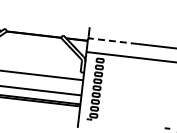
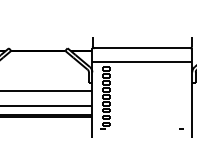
line: (115, 41) -> (119, 48), dashed -> solid

